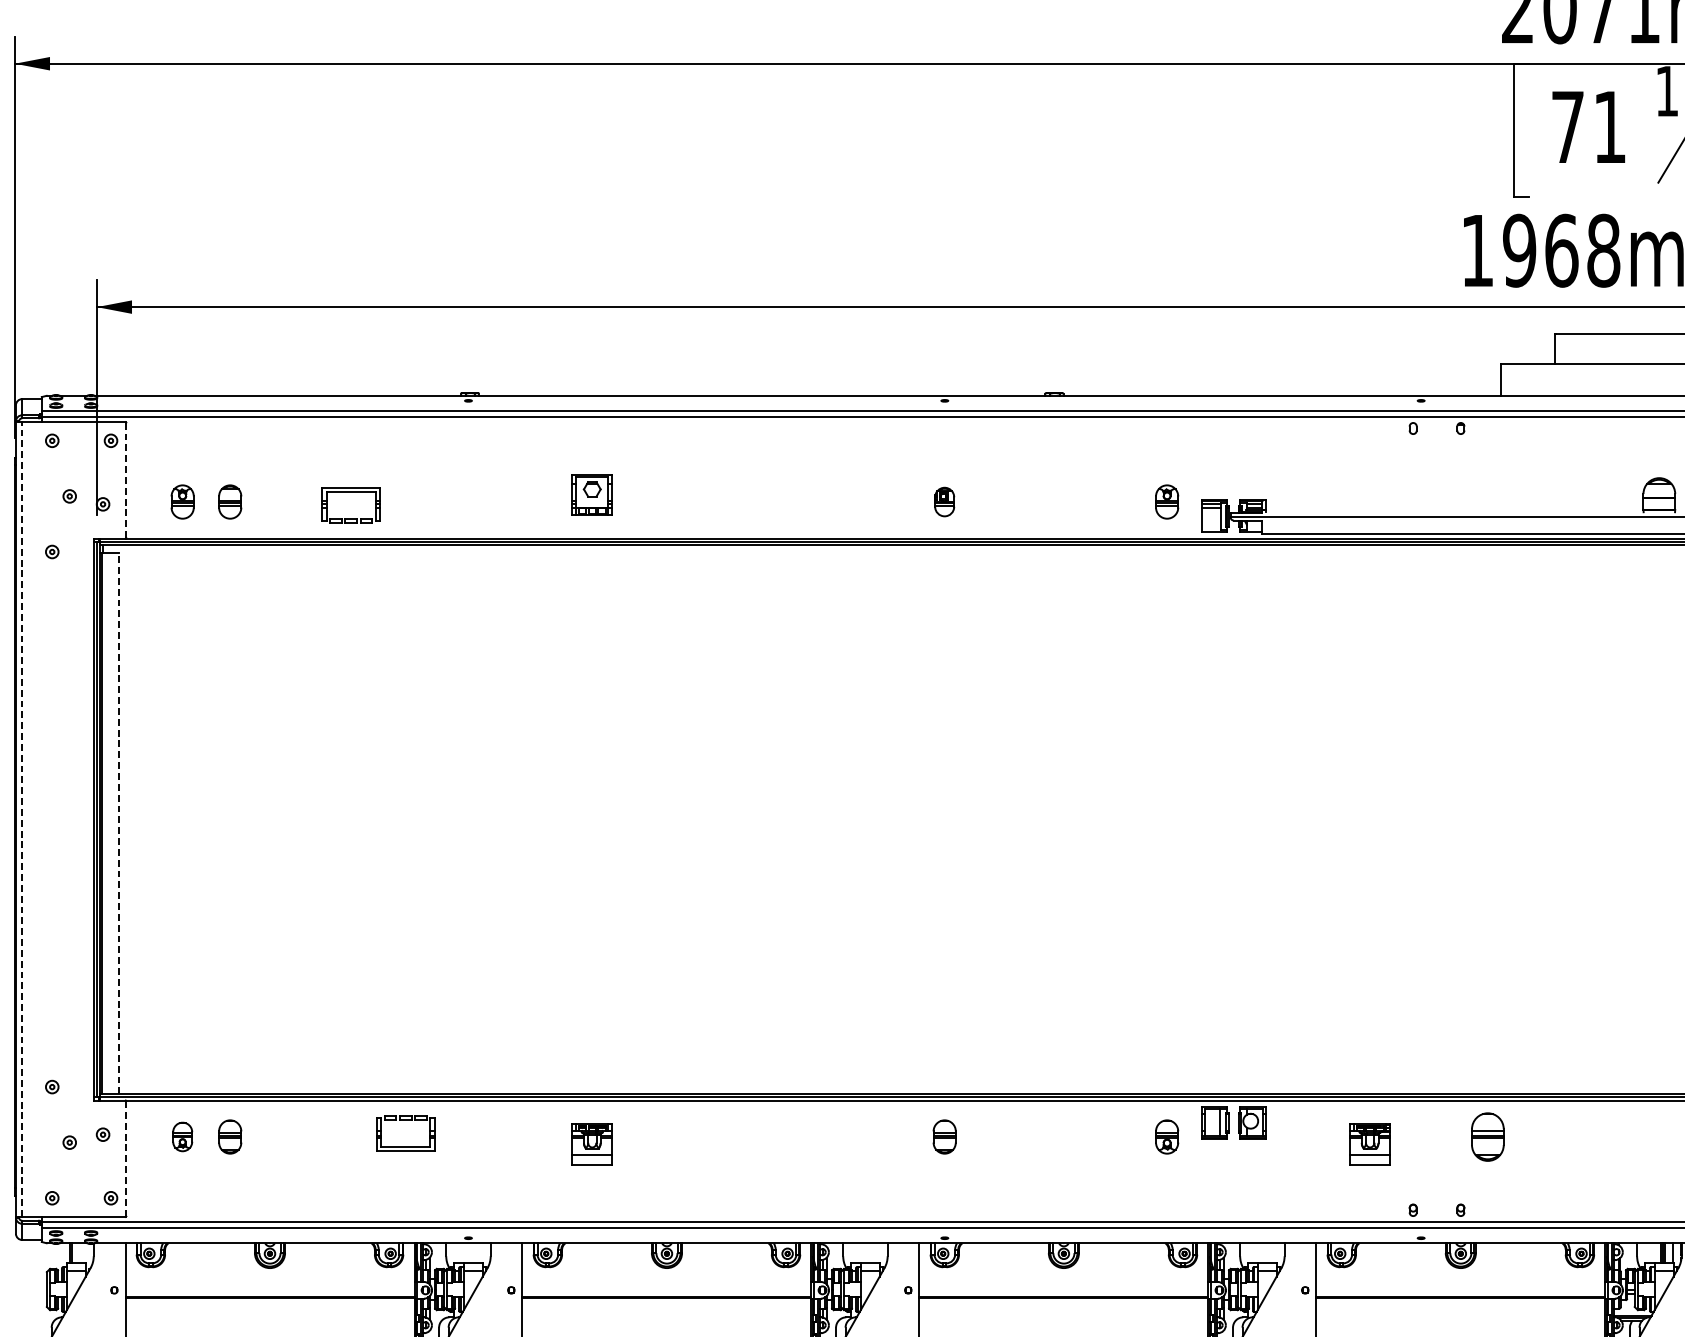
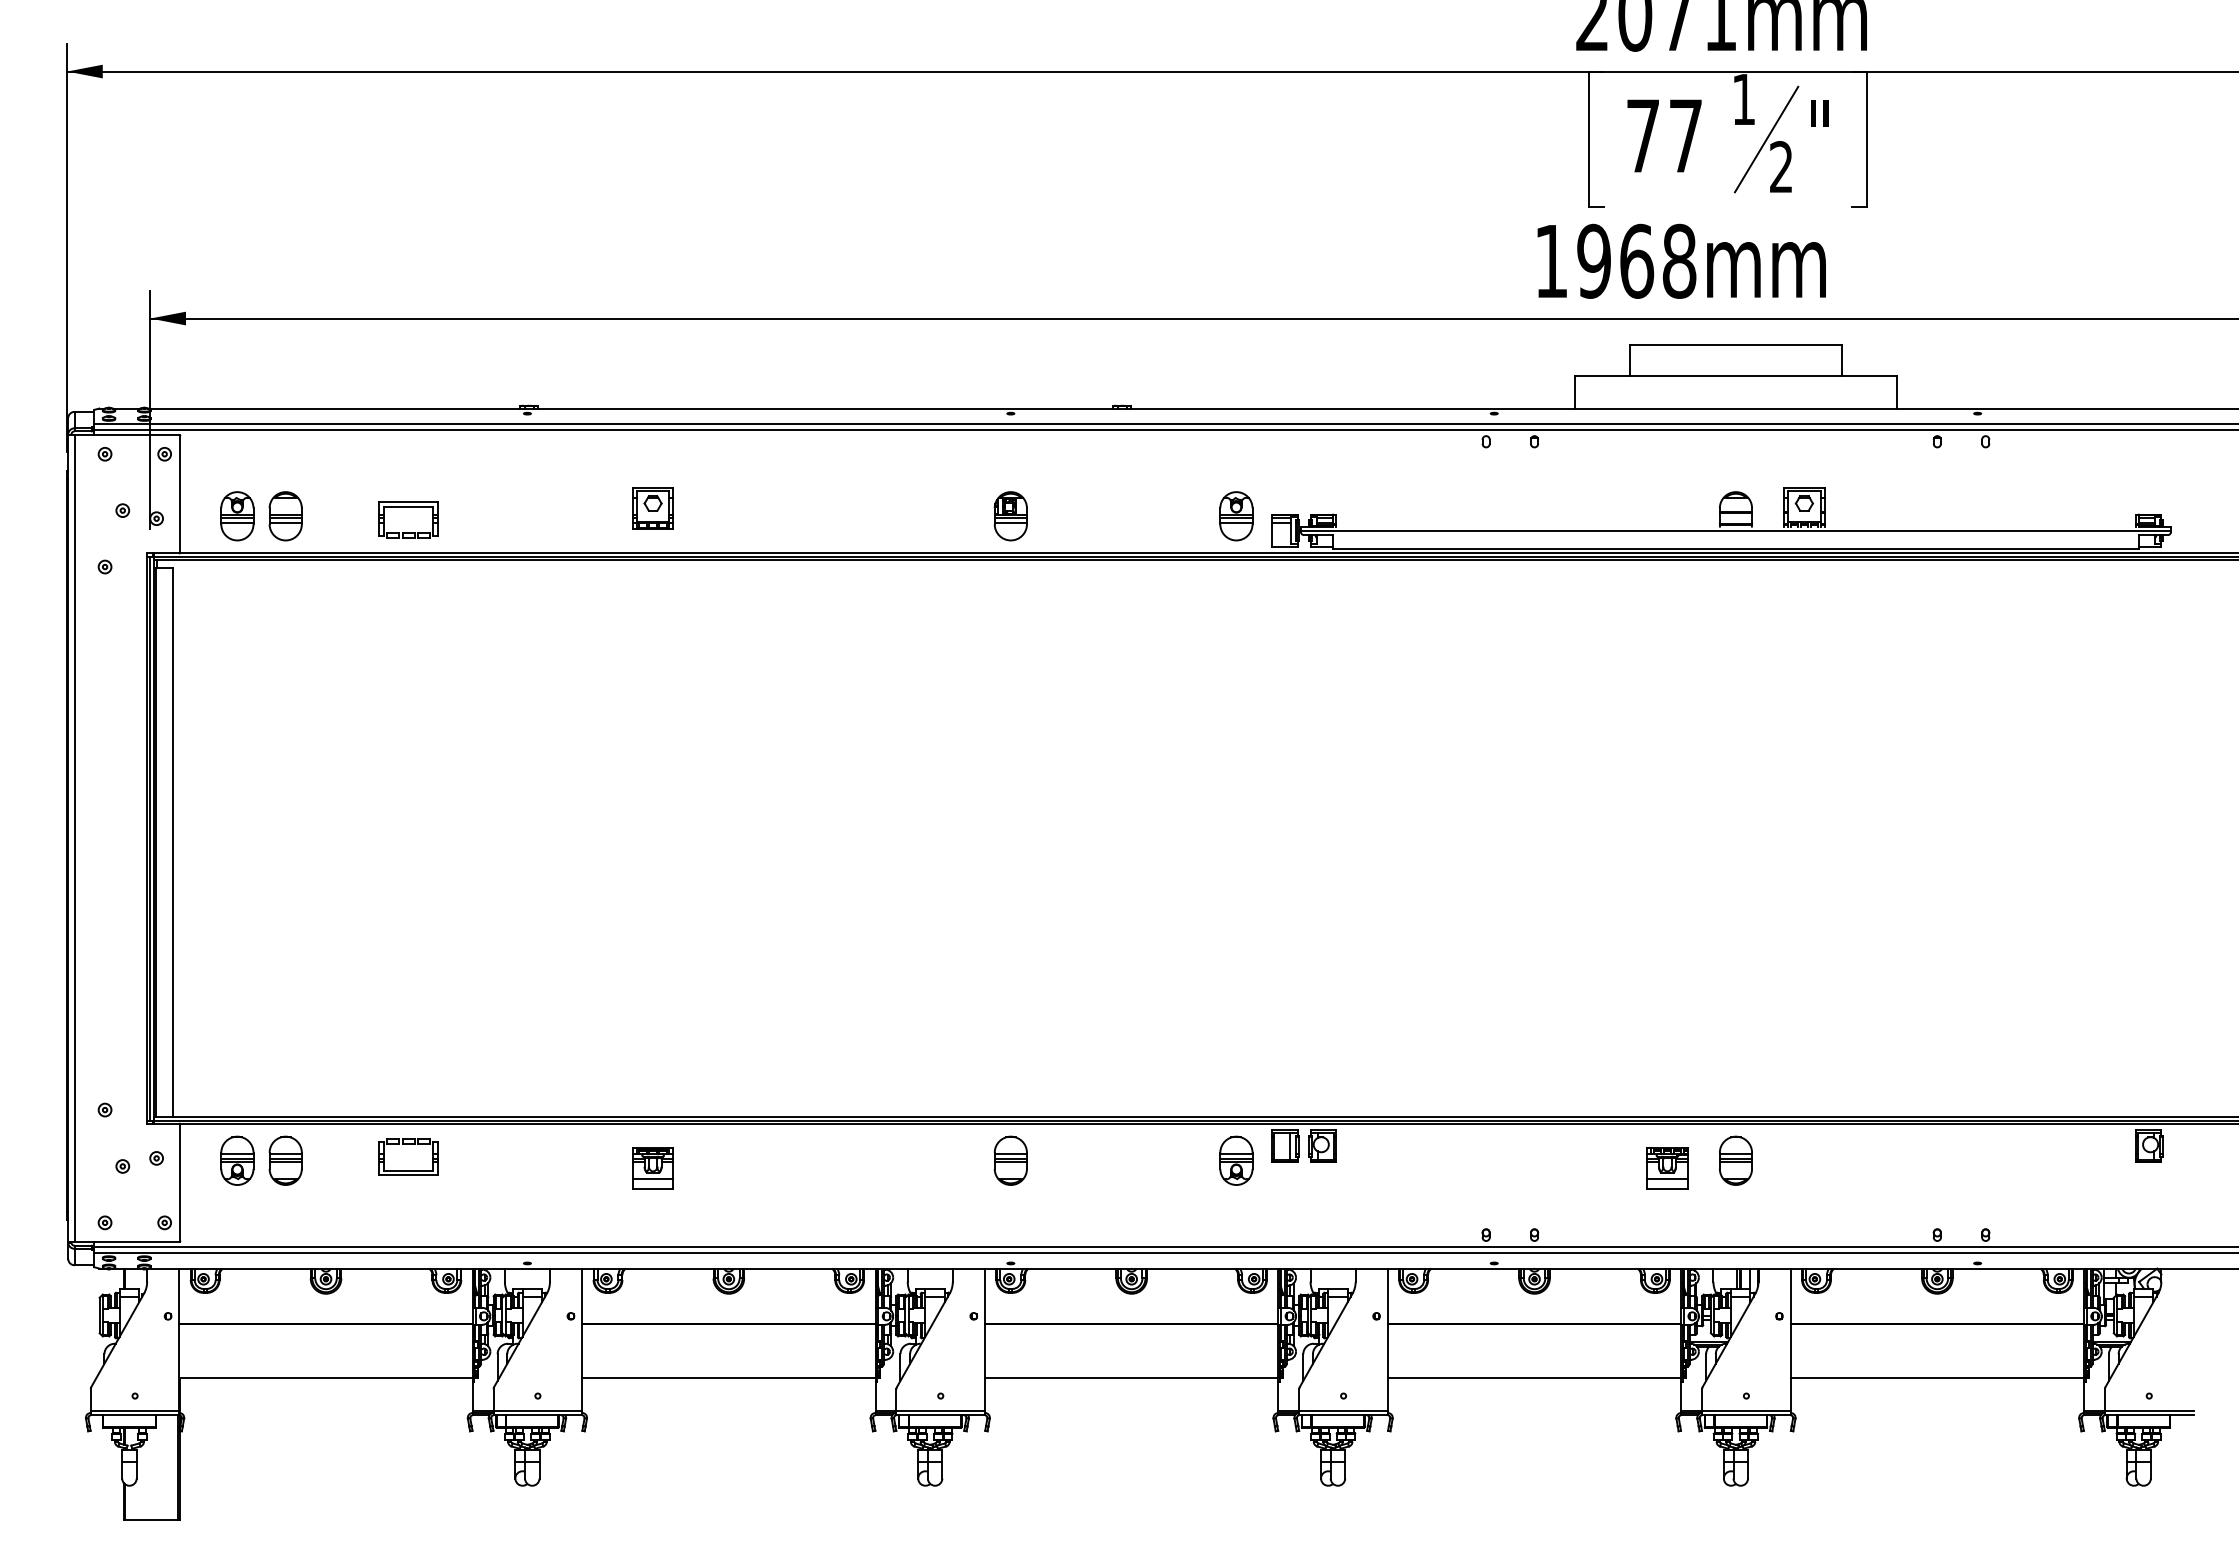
text: (1609, 126) -> (1685, 135), 71 -> 77
line: (126, 480) -> (180, 494), dashed -> solid
part: (182, 502) -> (237, 516), size x1.43
part: (230, 502) -> (285, 516), size x1.43
part: (944, 502) -> (1010, 516), size x1.67
part: (1167, 502) -> (1236, 516), size x1.43
line: (22, 819) -> (74, 838), dashed -> solid
line: (118, 823) -> (172, 842), dashed -> solid
part: (405, 1121) -> (408, 1144), moved
part: (182, 1136) -> (237, 1160), size x1.67
part: (230, 1136) -> (285, 1160), size x1.43
part: (944, 1136) -> (1010, 1160), size x1.43
part: (1167, 1136) -> (1236, 1160), size x1.43
part: (1487, 1136) -> (1735, 1160), moved
part: (1370, 1144) -> (1667, 1168), moved
line: (126, 1158) -> (180, 1182), dashed -> solid

